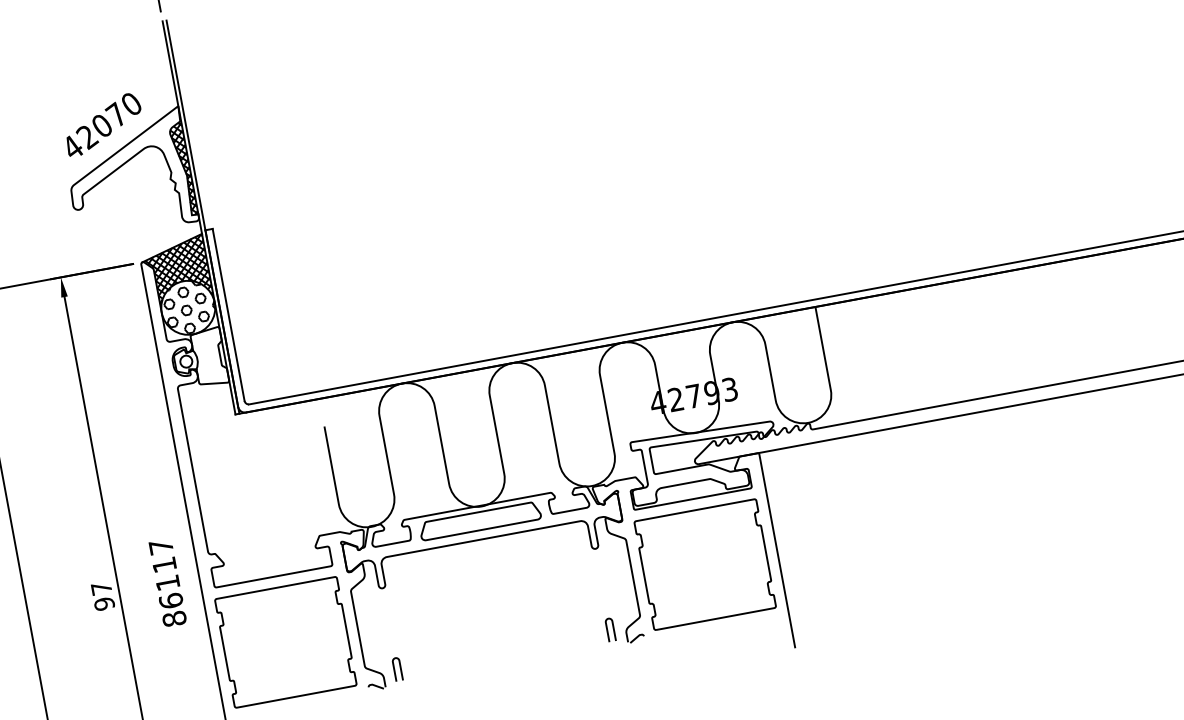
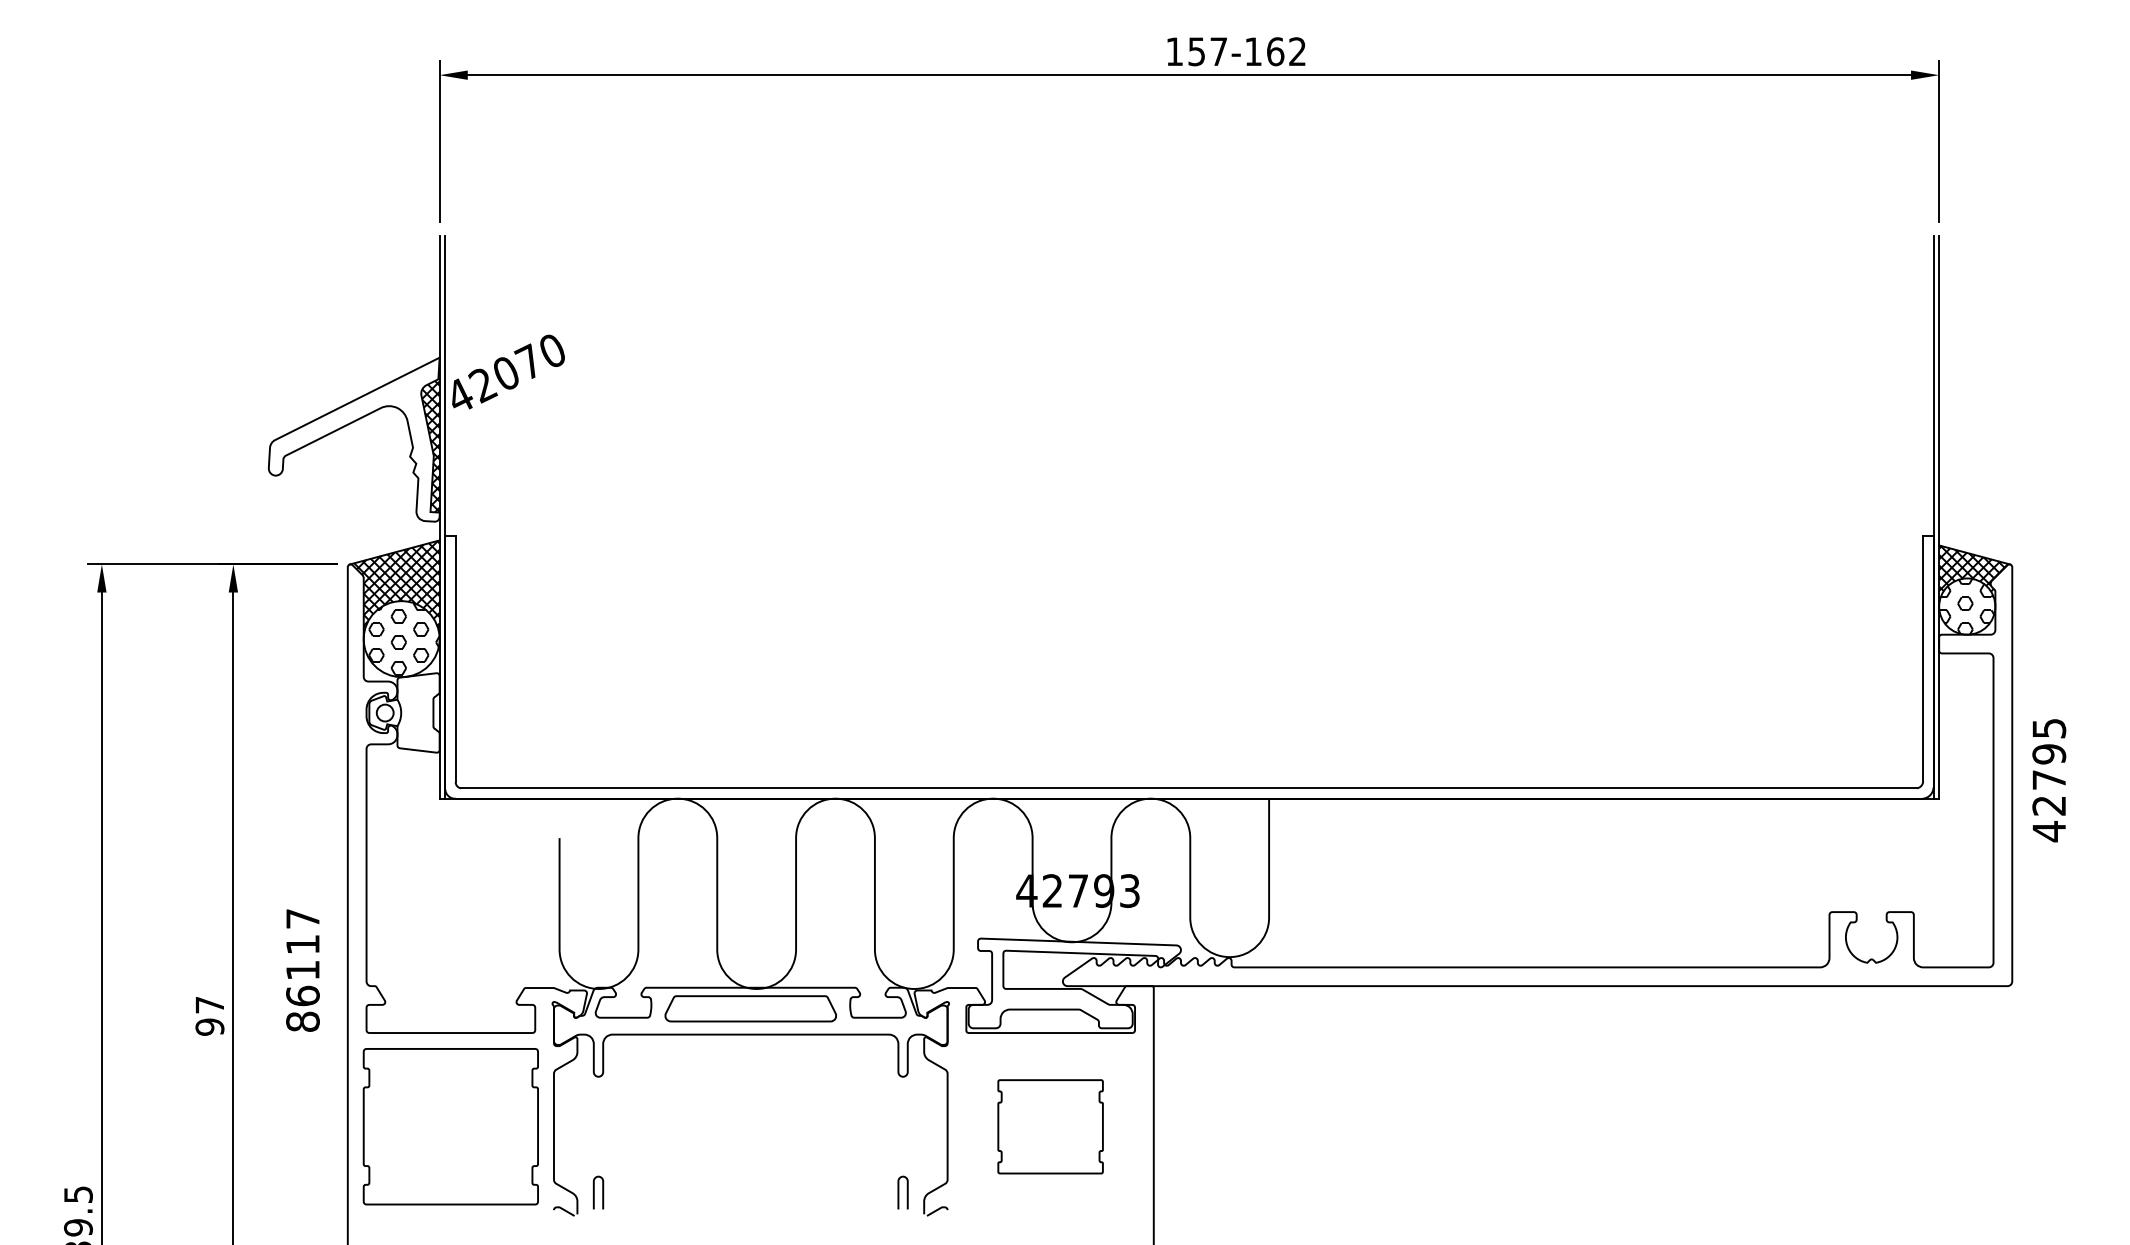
text: (103, 124) -> (508, 371), moved
part: (705, 564) -> (1050, 1126), size x0.6
text: (167, 583) -> (302, 970), moved

